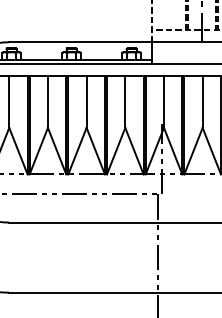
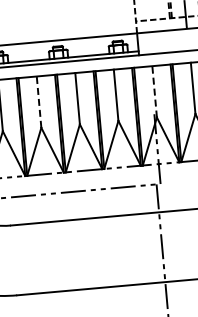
line: (47, 102) -> (38, 102), solid -> dashed
line: (163, 102) -> (154, 92), solid -> dashed

